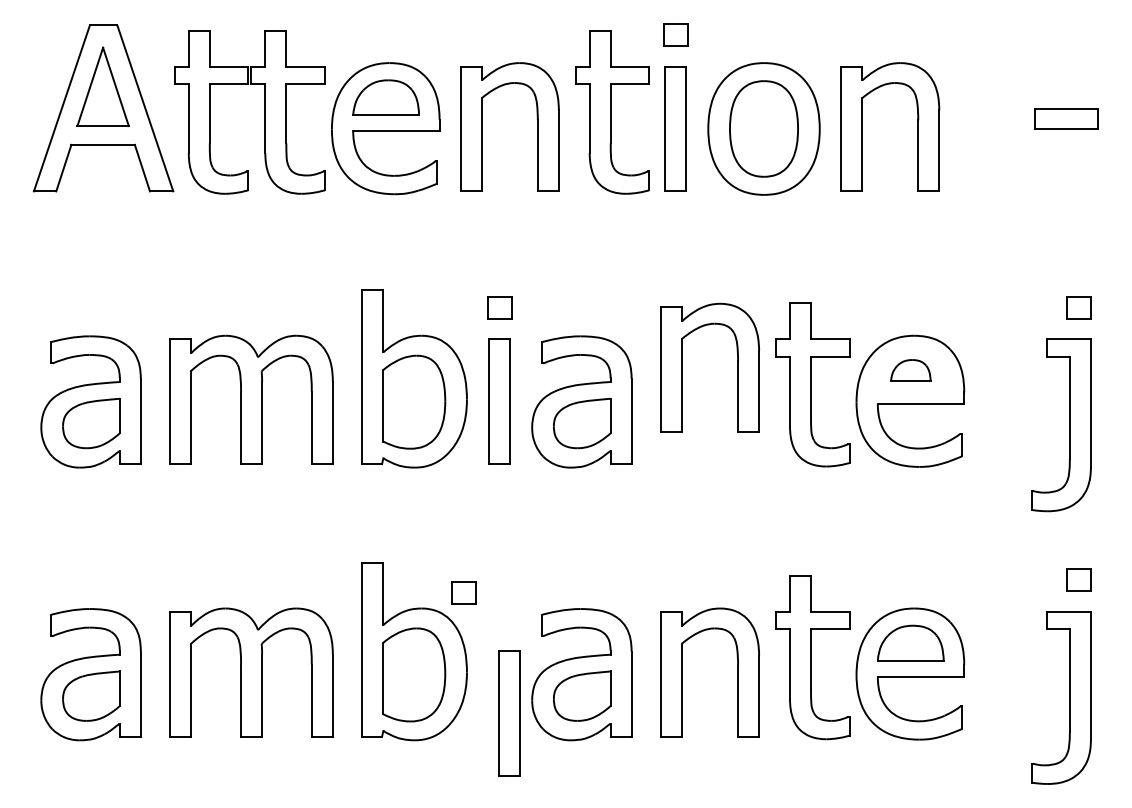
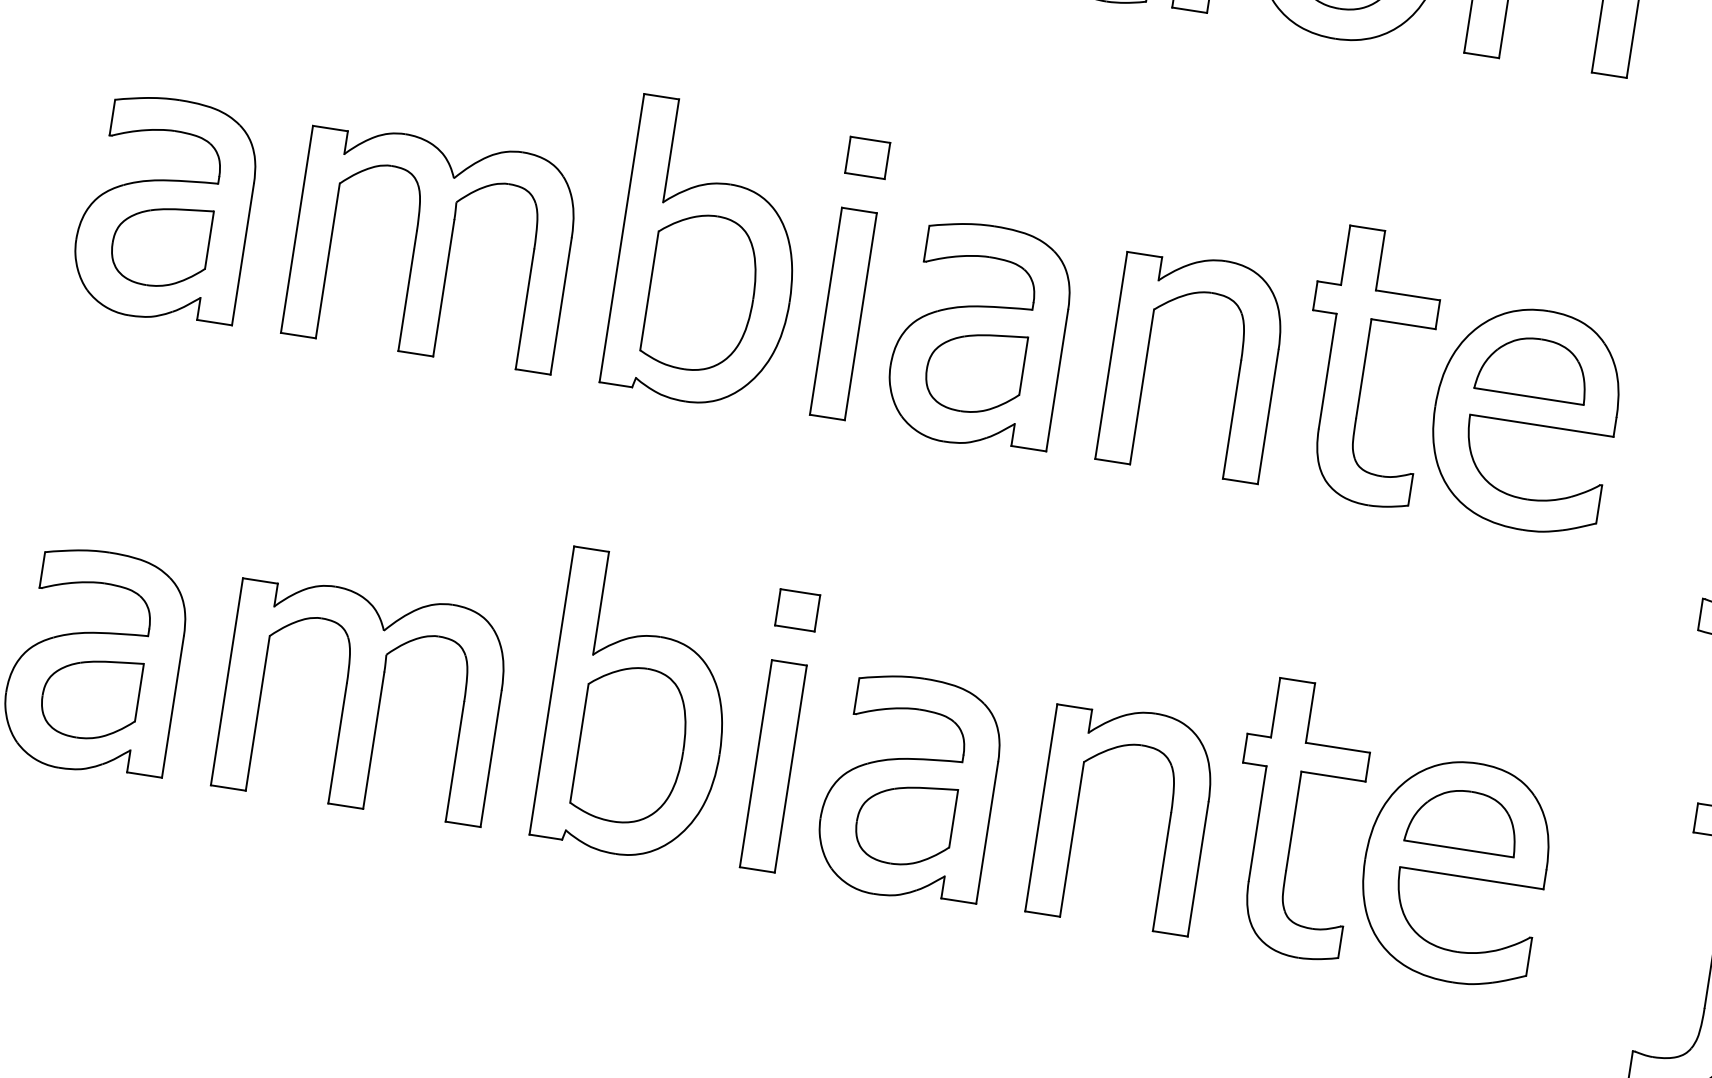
part: (682, 367) -> (1147, 357), moved
part: (910, 370) -> (1532, 367), size x1.67
part: (463, 592) -> (797, 608), moved
part: (509, 713) -> (773, 766), moved

